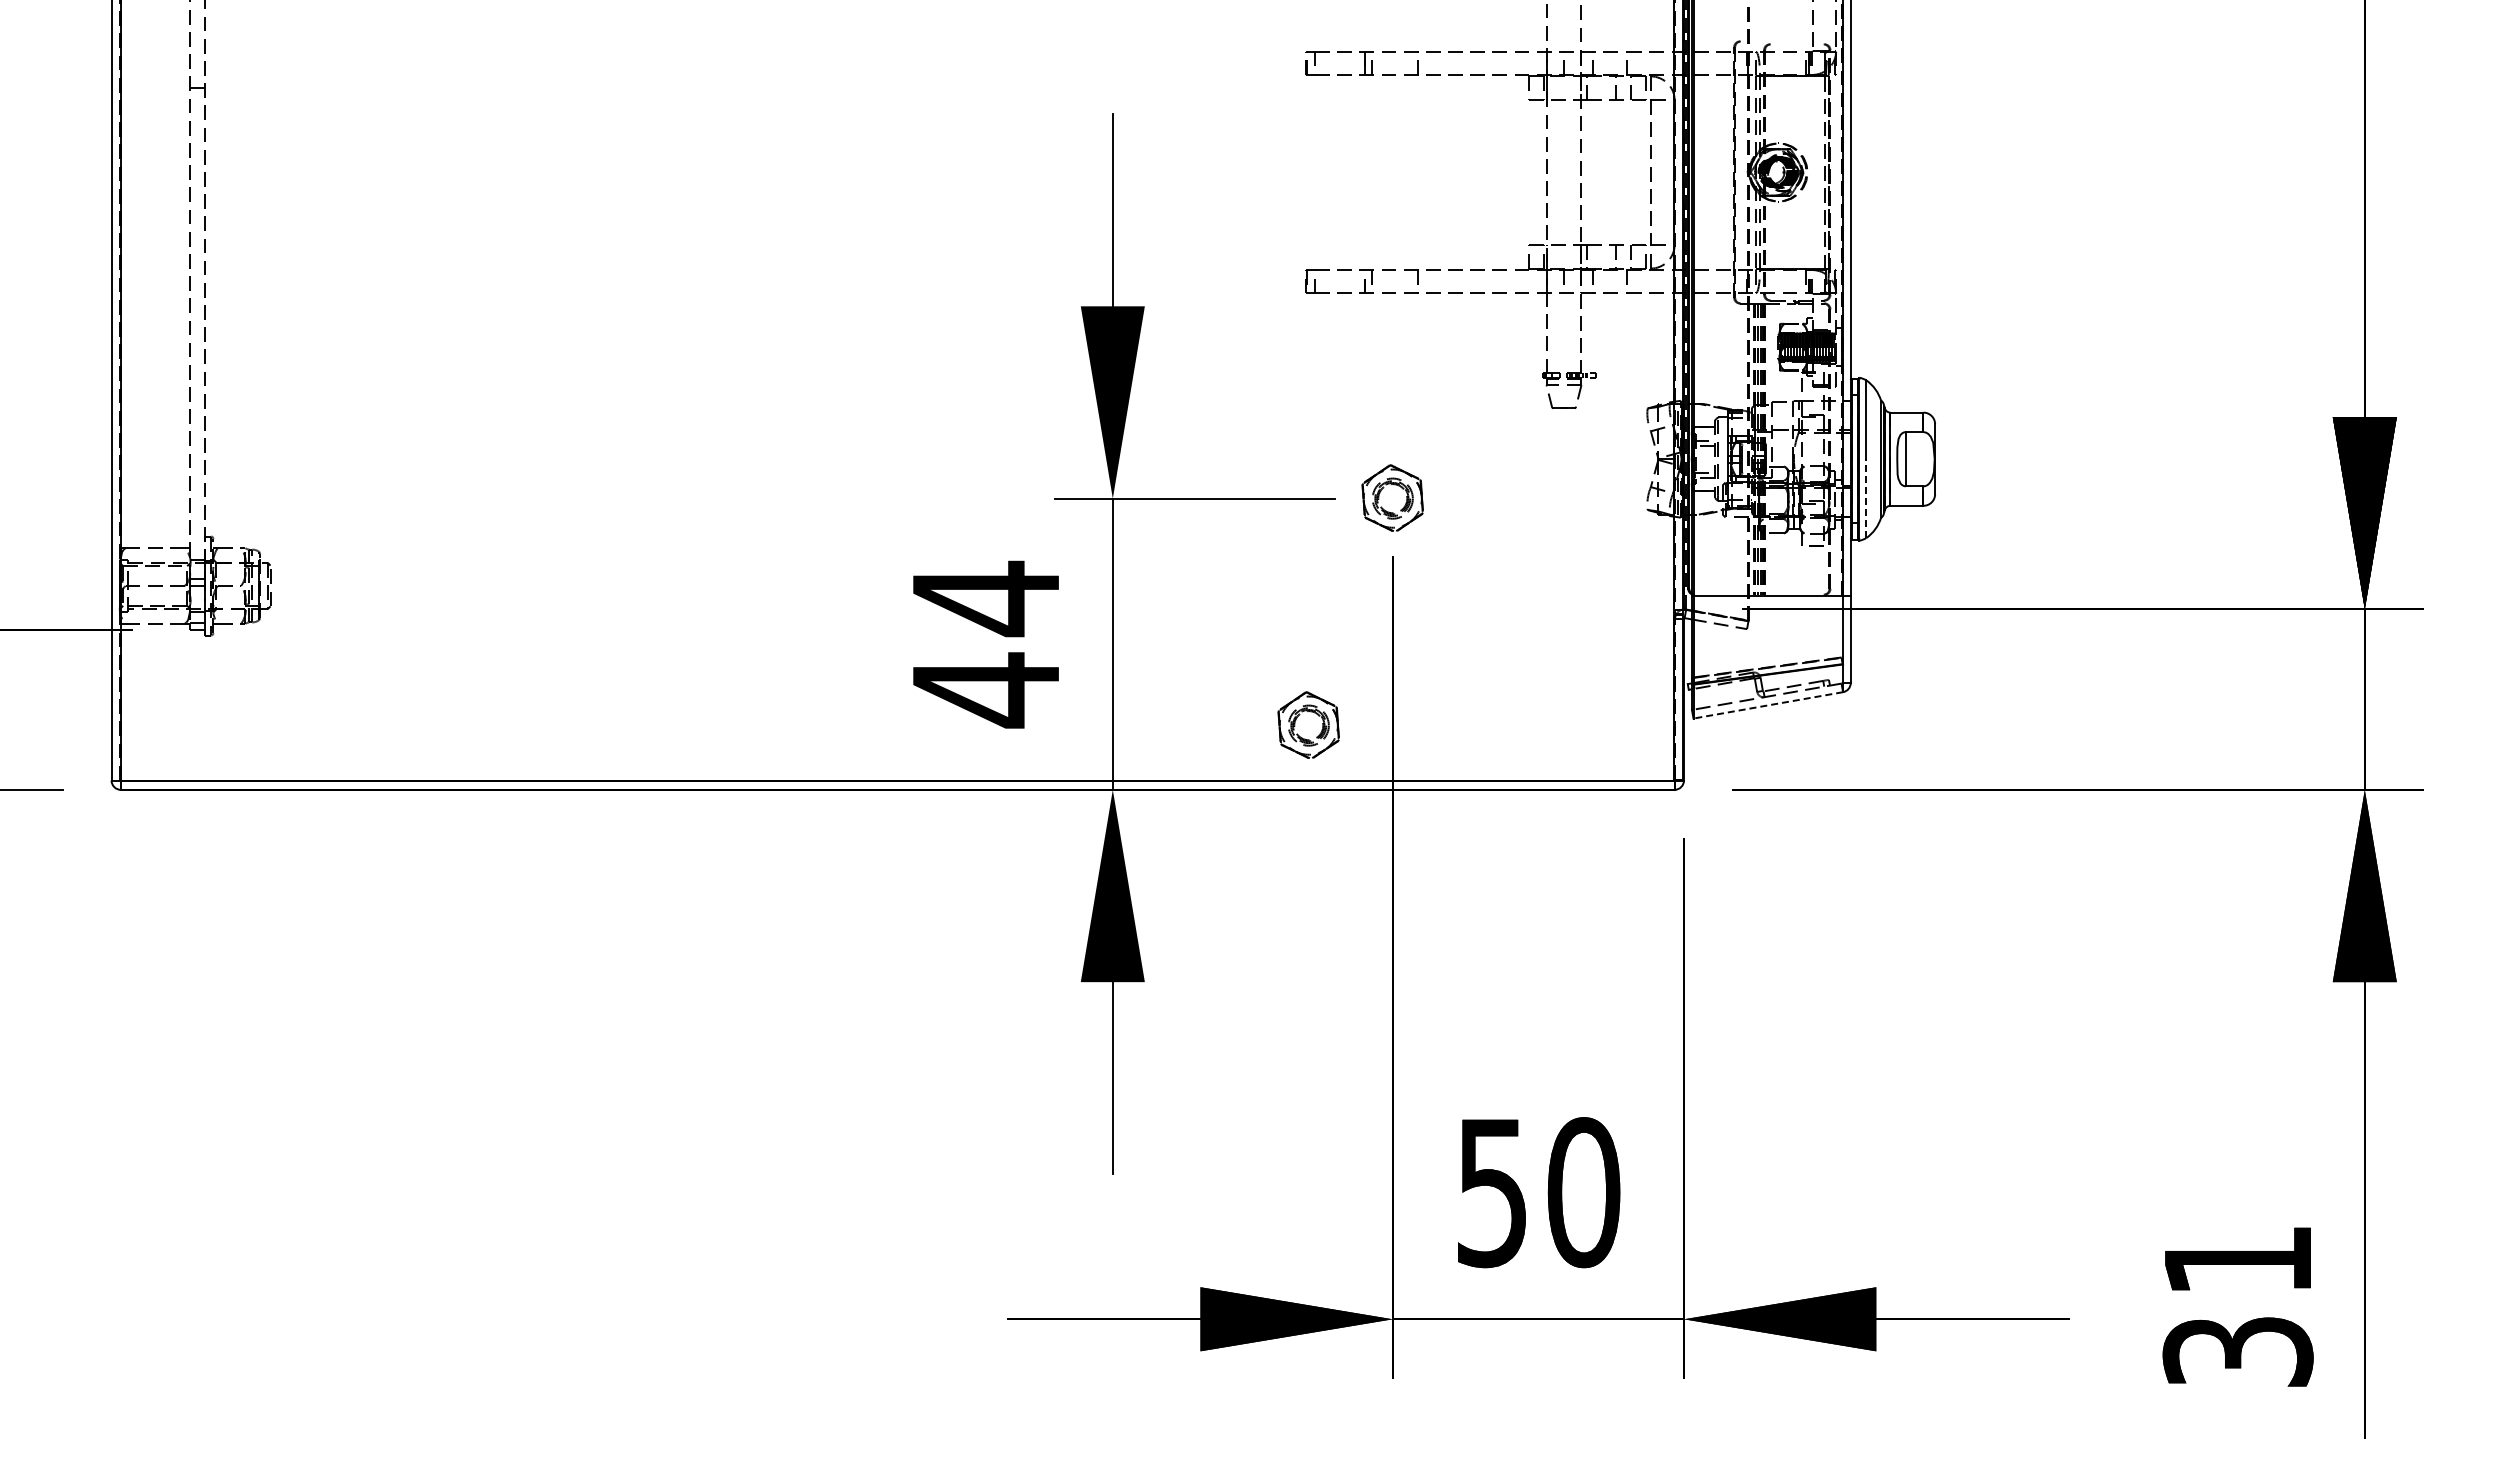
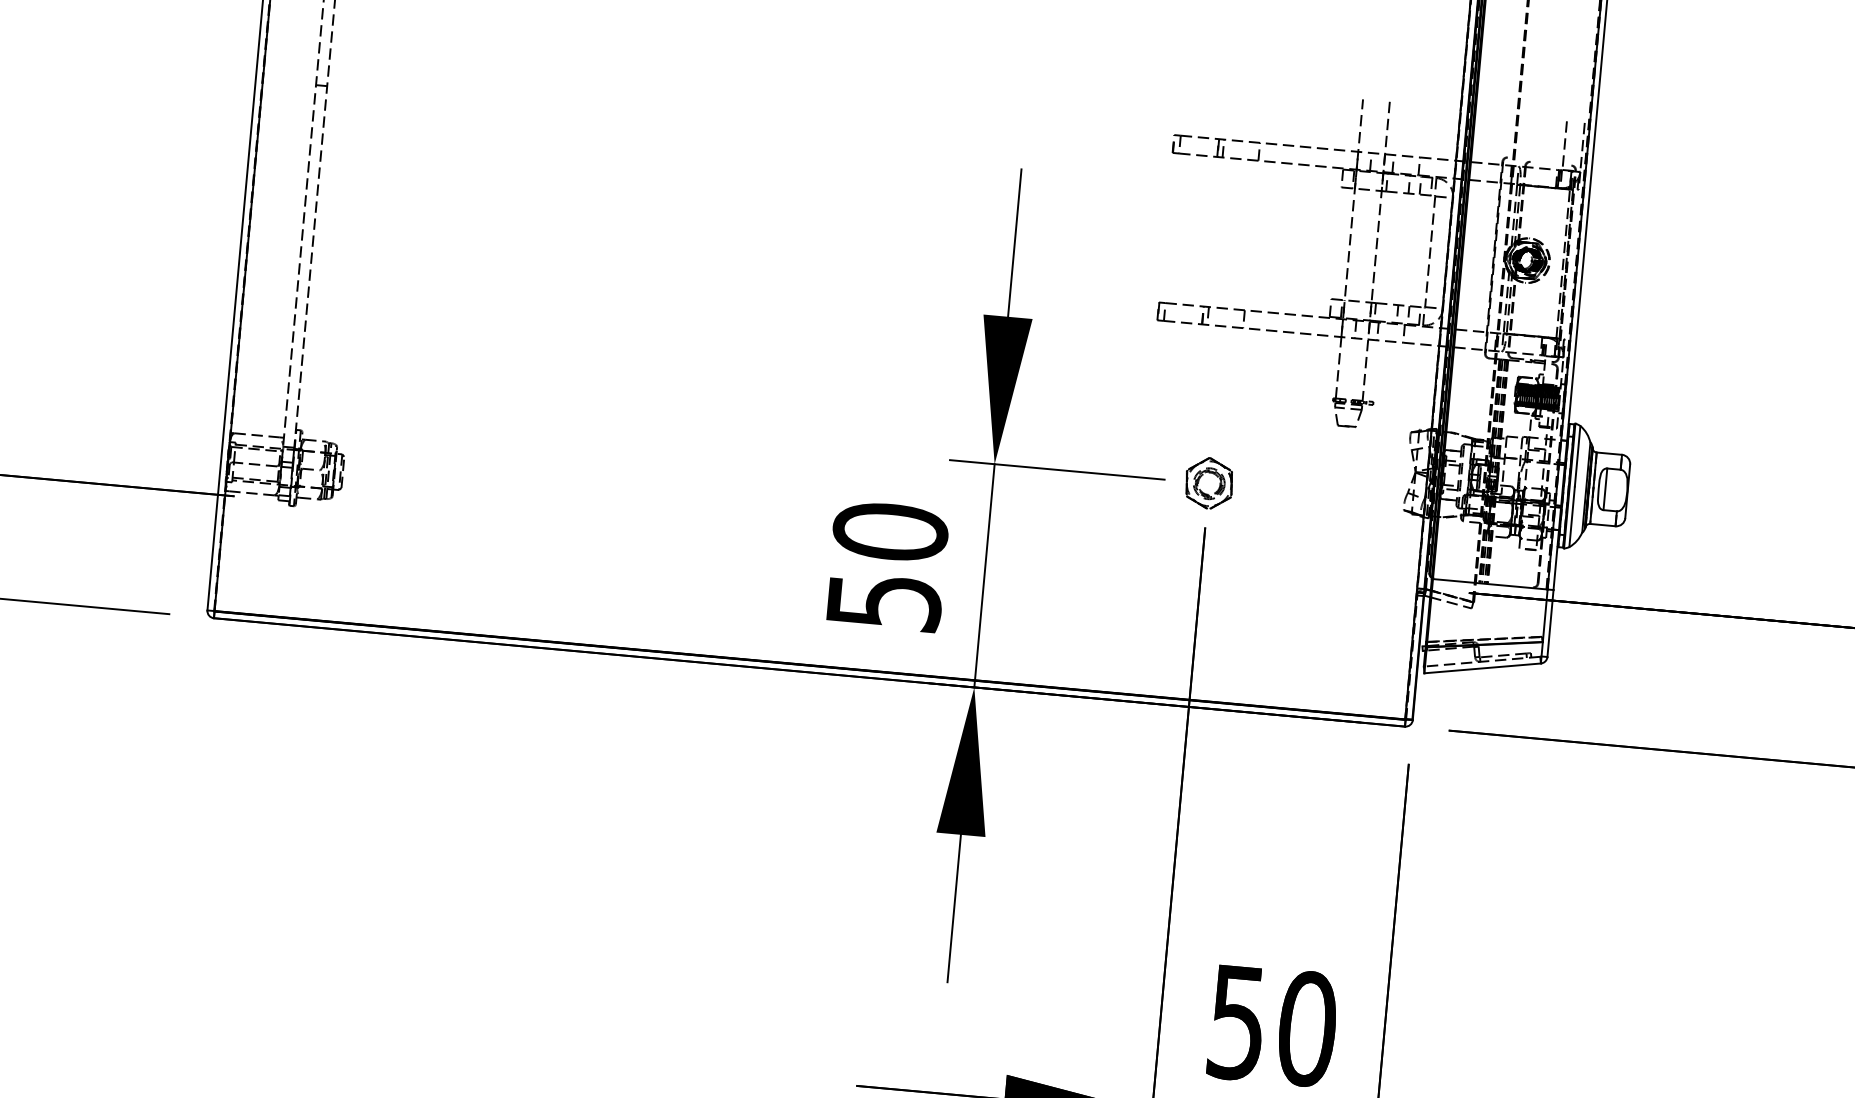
line: (1866, 498) -> (1572, 516), dashed -> solid
text: (985, 644) -> (886, 567), 44 -> 50
line: (1768, 705) -> (1482, 668), dashed -> solid
part: (1307, 712) -> (1128, 641), removed

